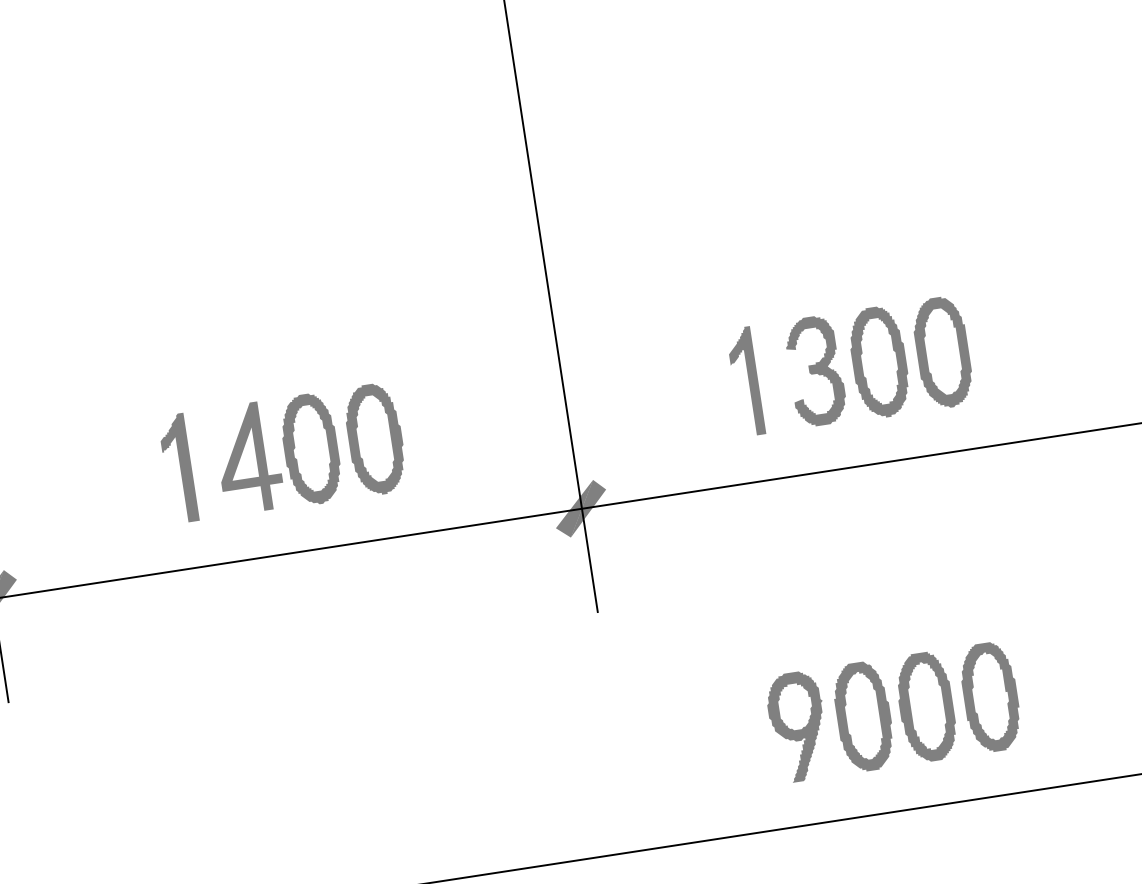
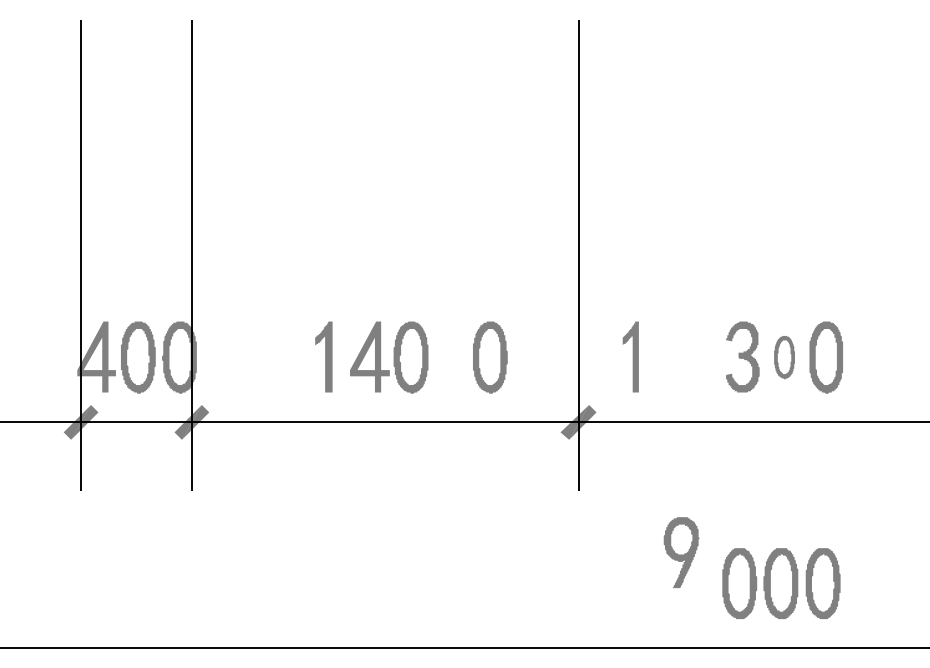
part: (879, 362) -> (784, 357), size x0.6
part: (745, 381) -> (630, 356), moved
part: (375, 439) -> (490, 357), moved
part: (798, 726) -> (681, 552), moved

